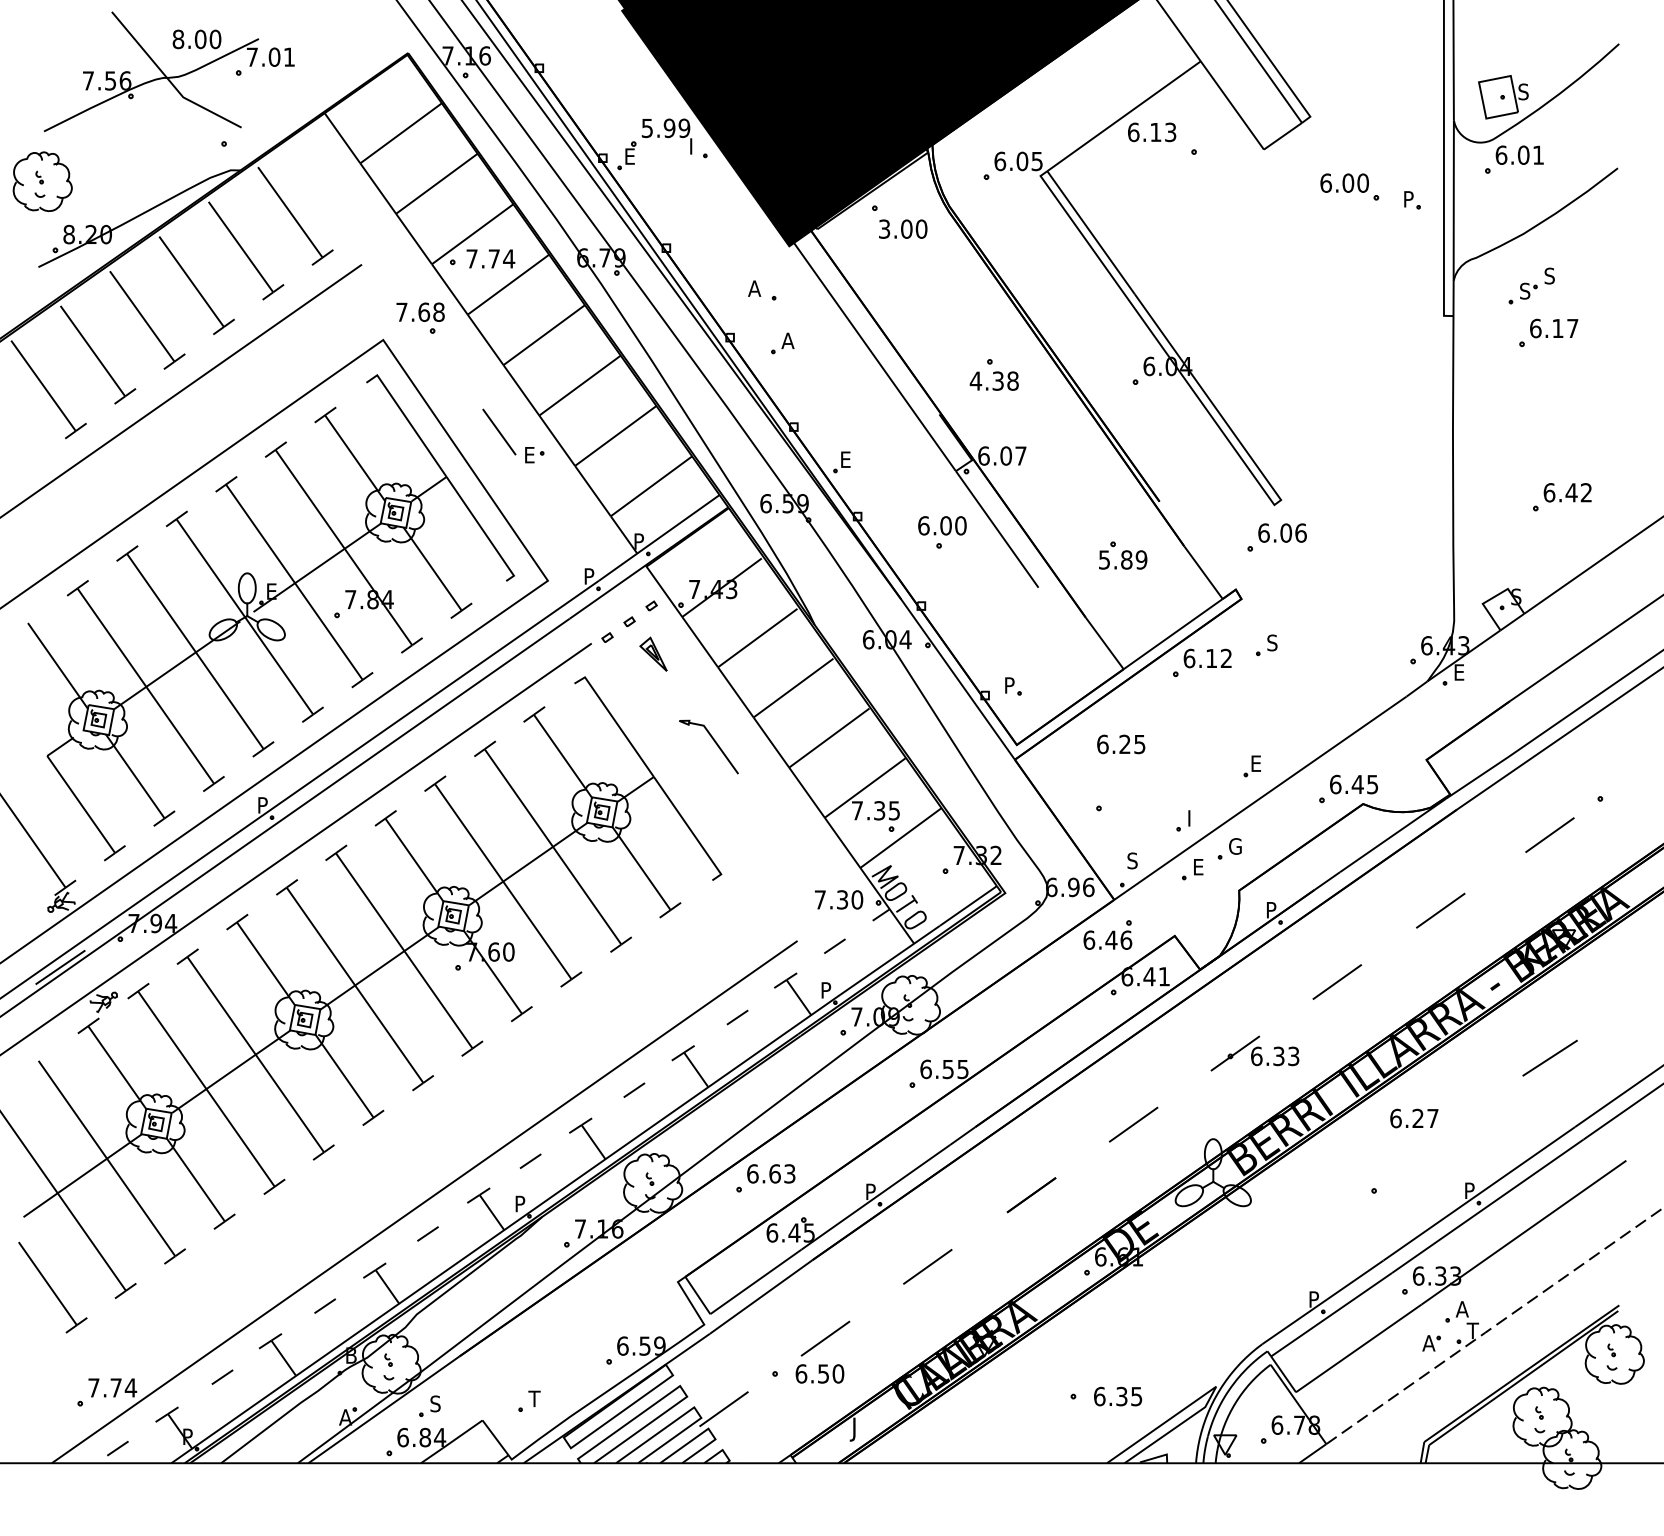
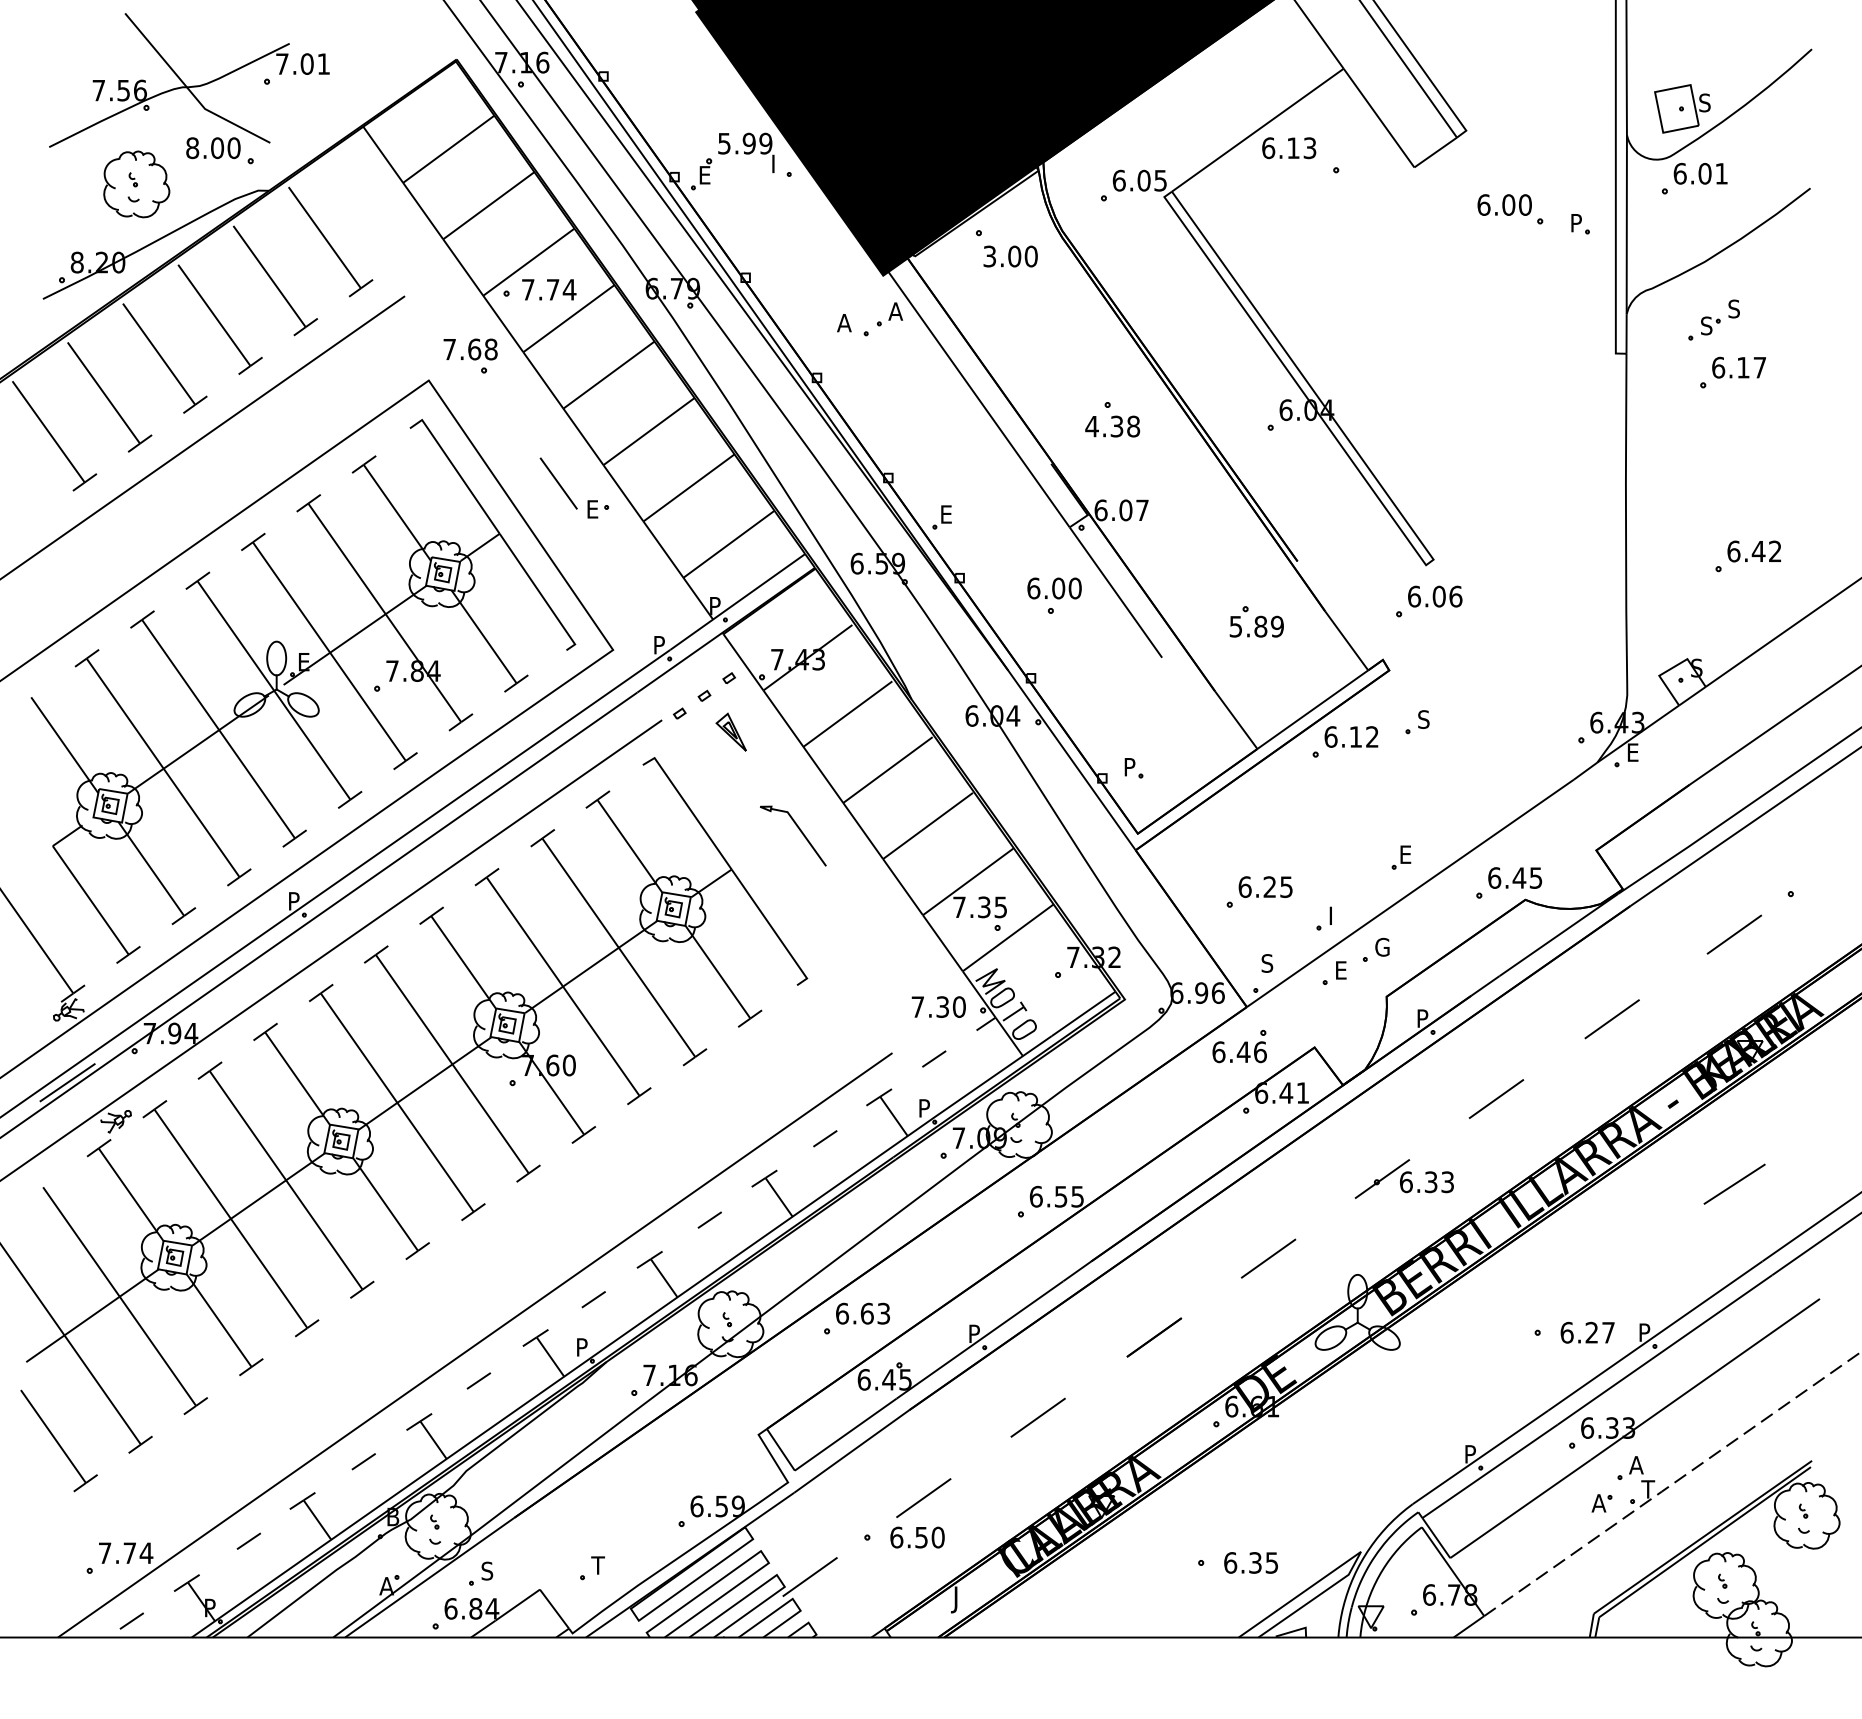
text: (197, 39) -> (213, 148), moved
part: (42, 181) -> (136, 184), moved
part: (783, 343) -> (890, 314), moved
text: (1121, 743) -> (1265, 886), moved
text: (1414, 1118) -> (1587, 1332), moved

